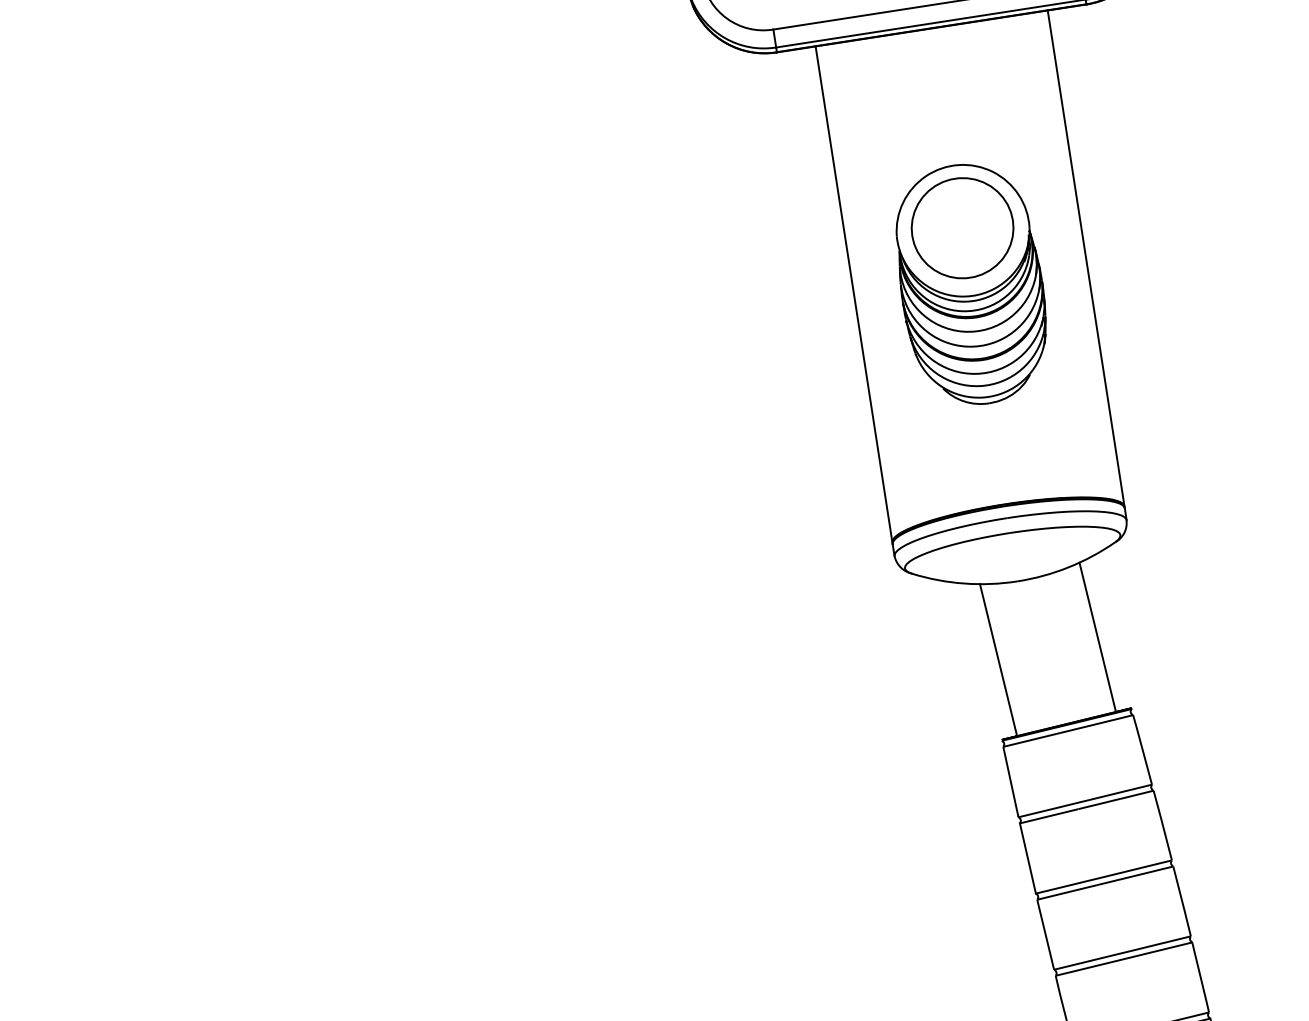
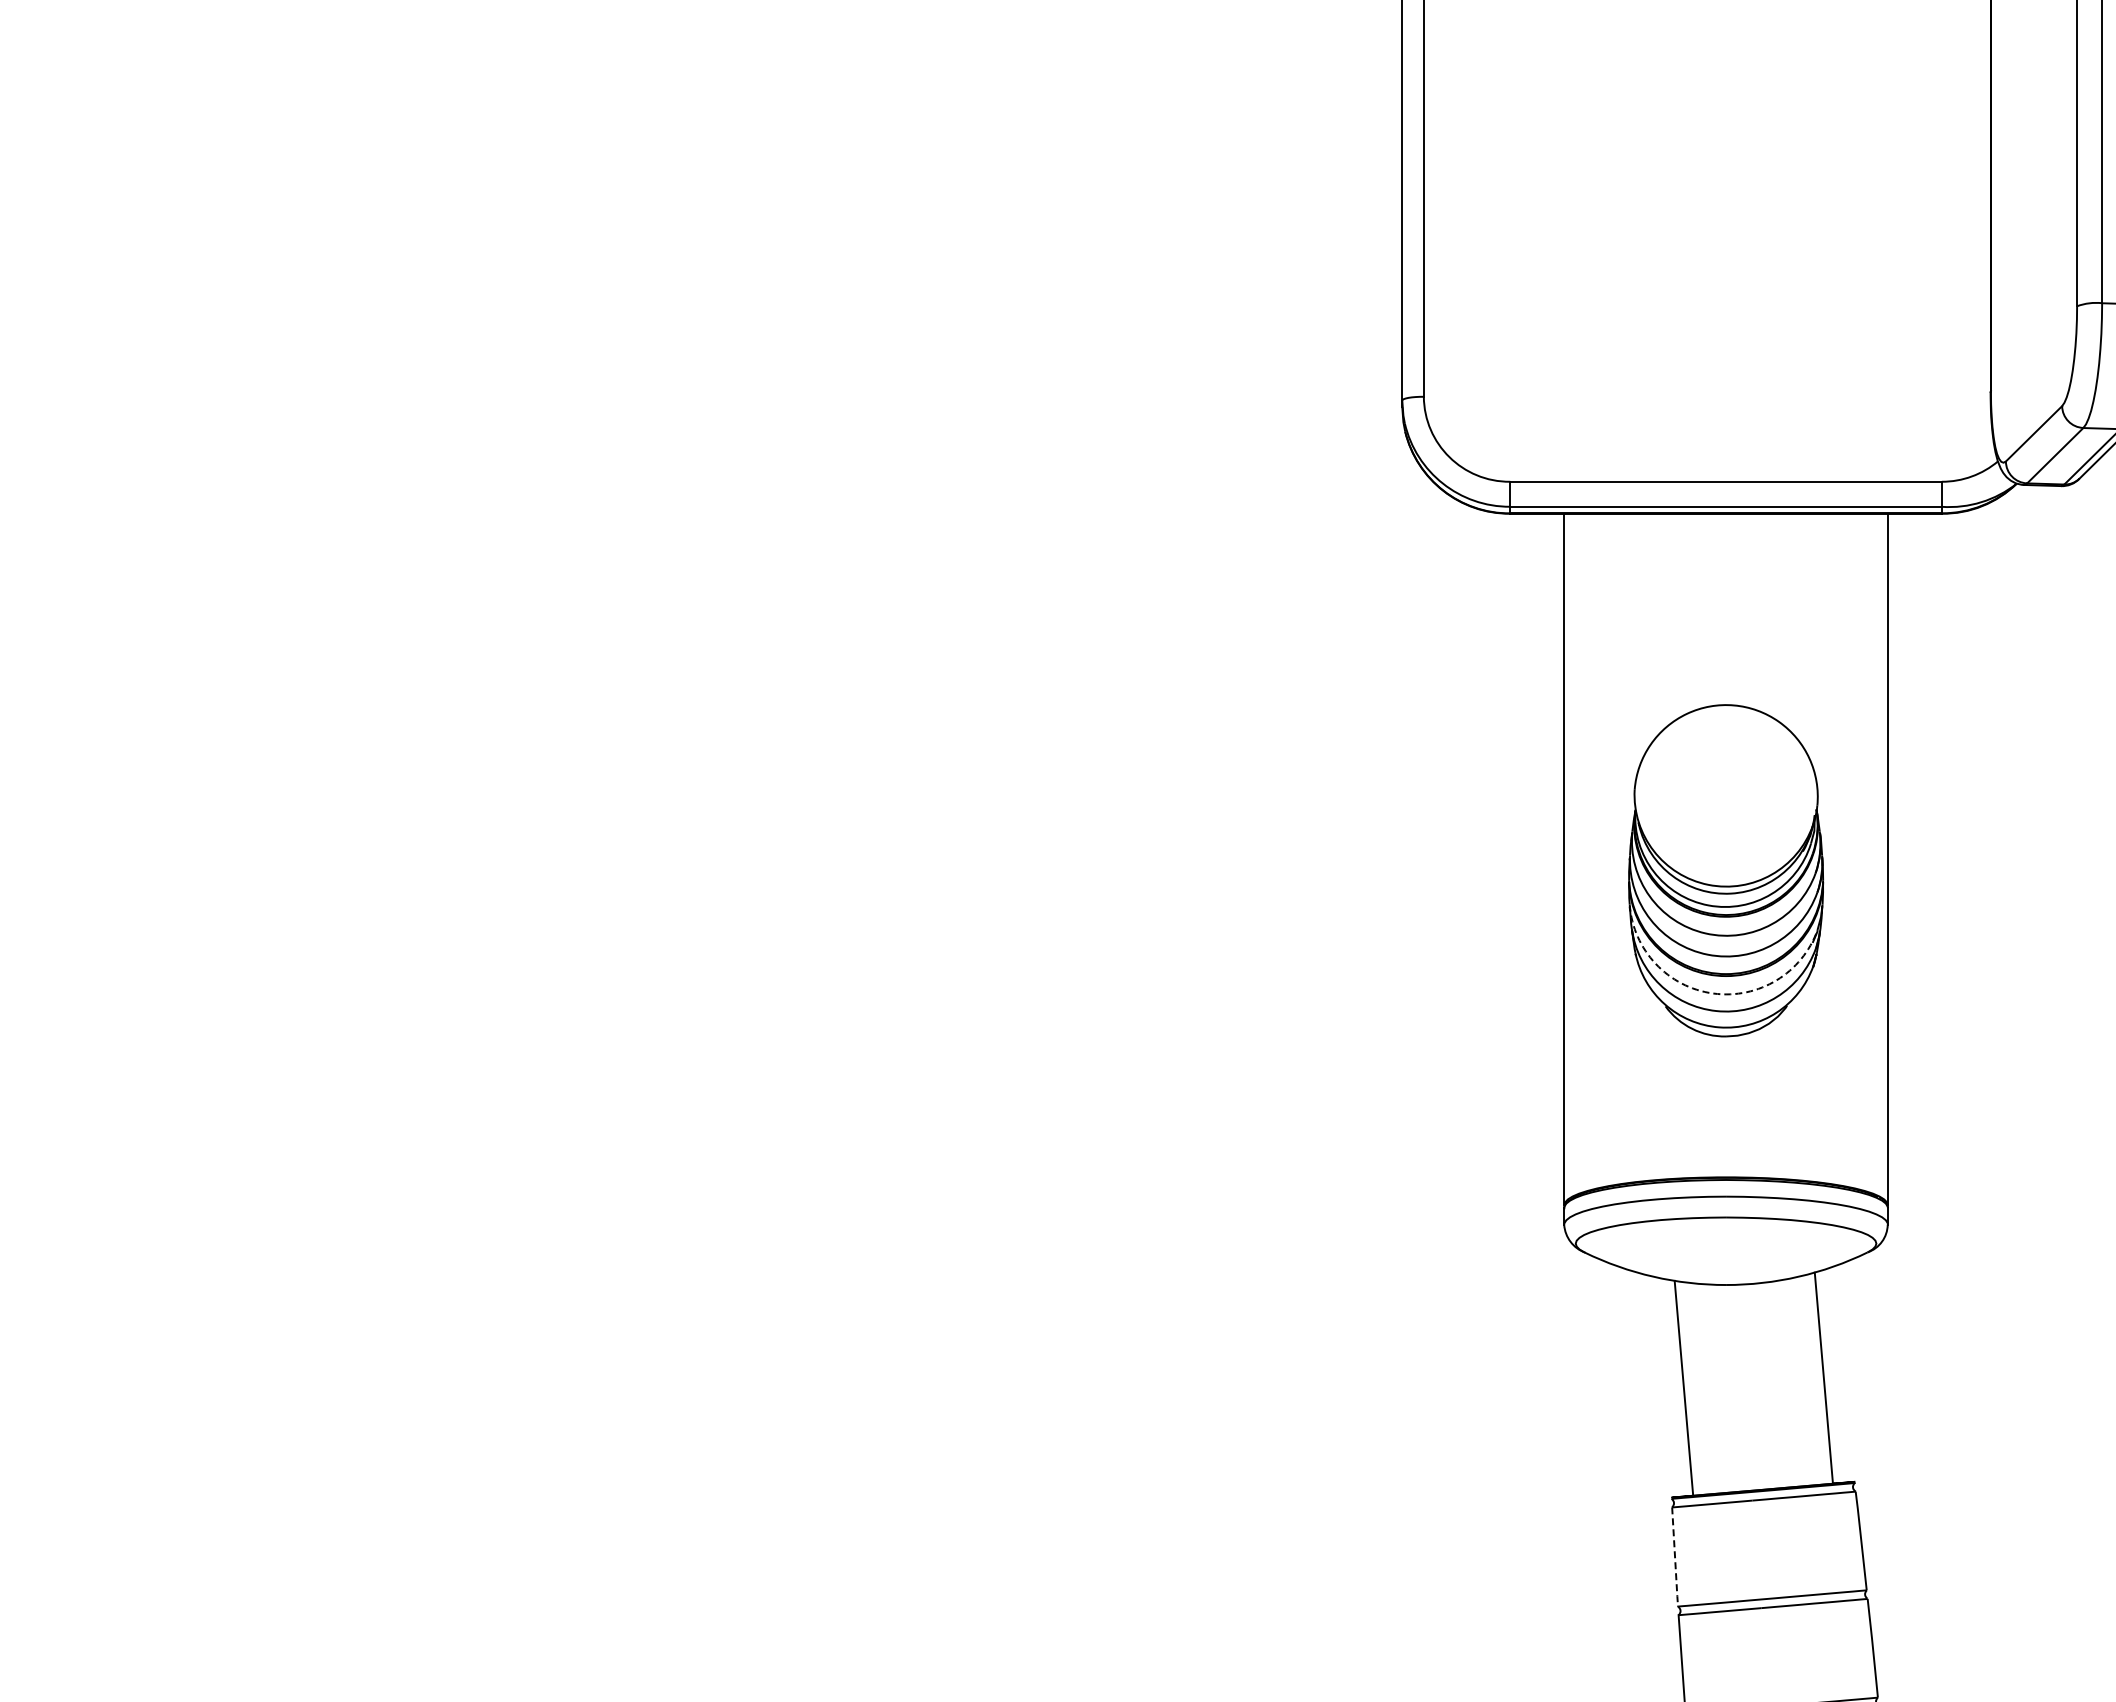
part: (962, 228) -> (1726, 792), removed
arc: (975, 373) -> (1713, 993), solid -> dashed
line: (1011, 782) -> (1675, 1557), solid -> dashed

